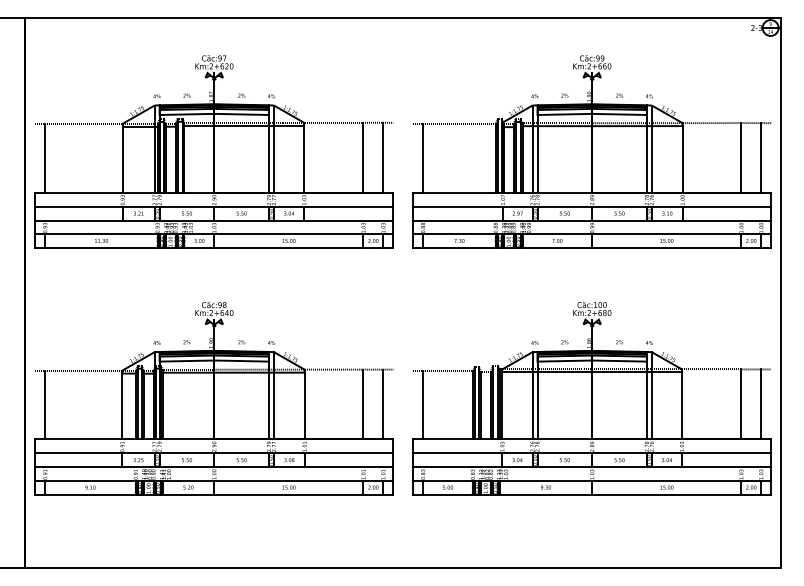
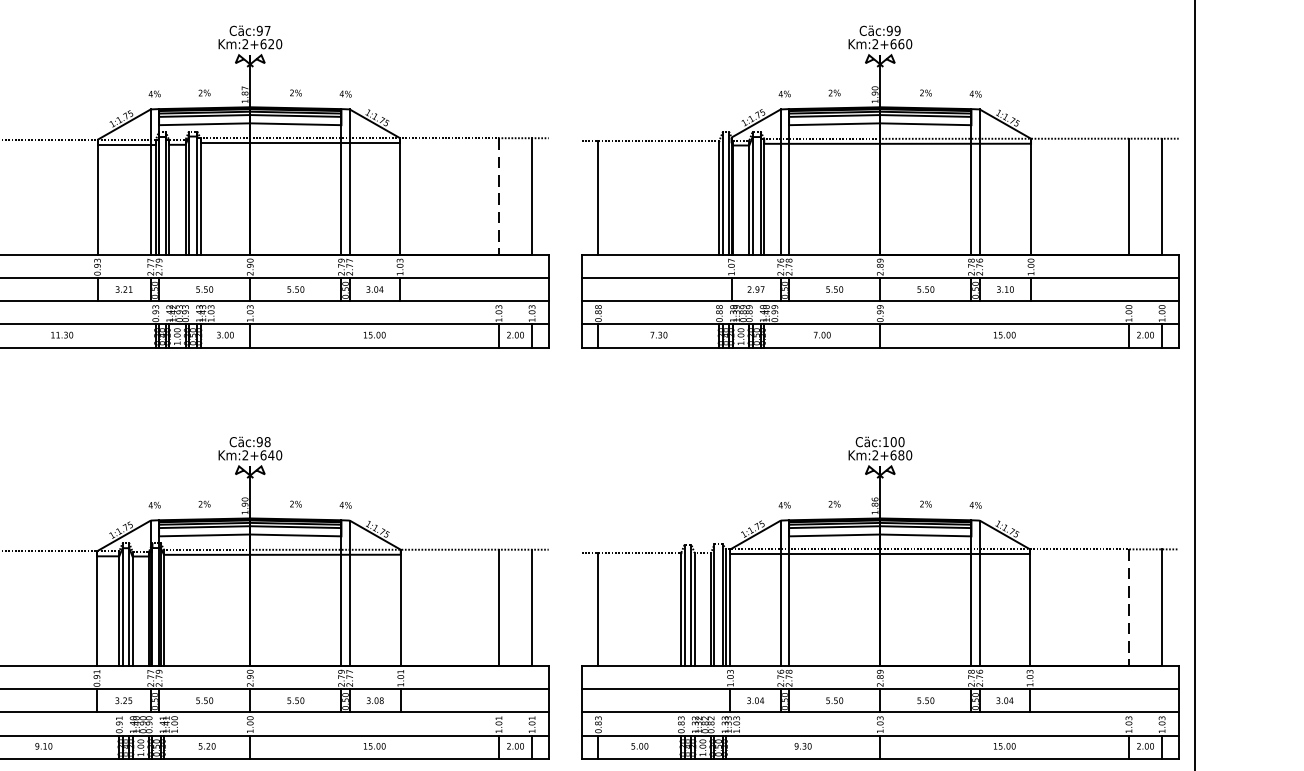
line: (363, 157) -> (498, 196), solid -> dashed
line: (741, 404) -> (1129, 607), solid -> dashed

